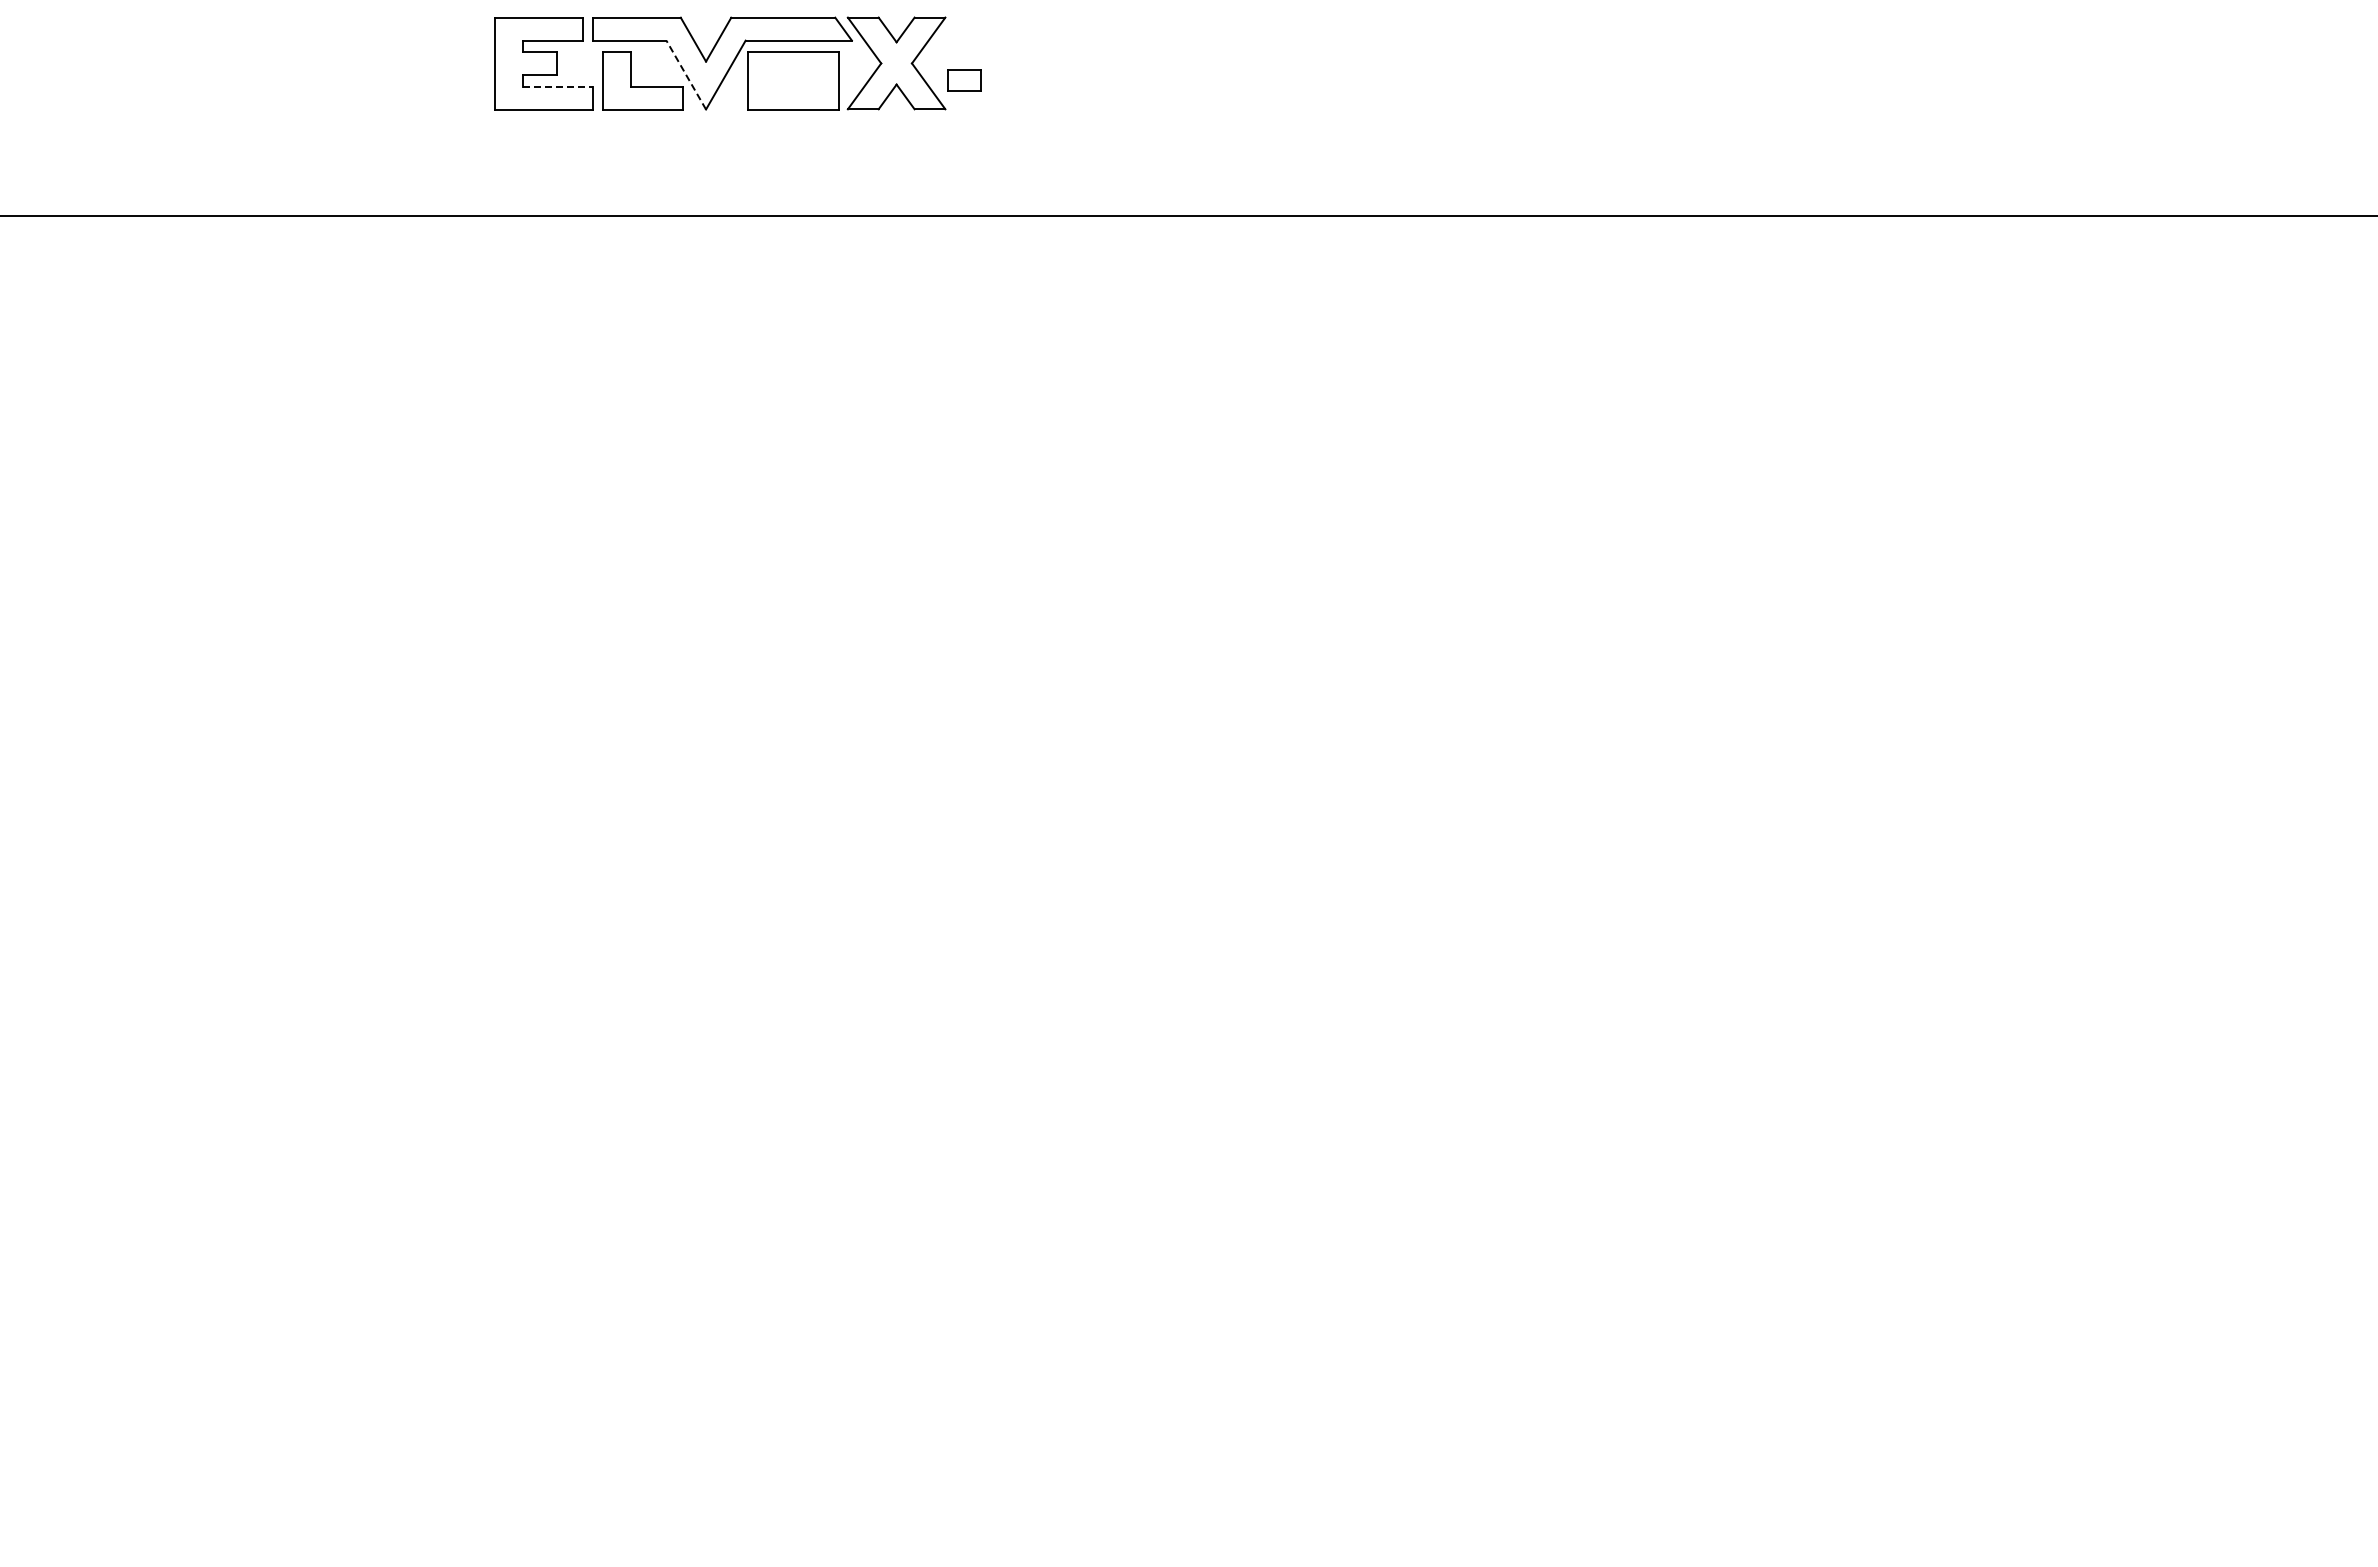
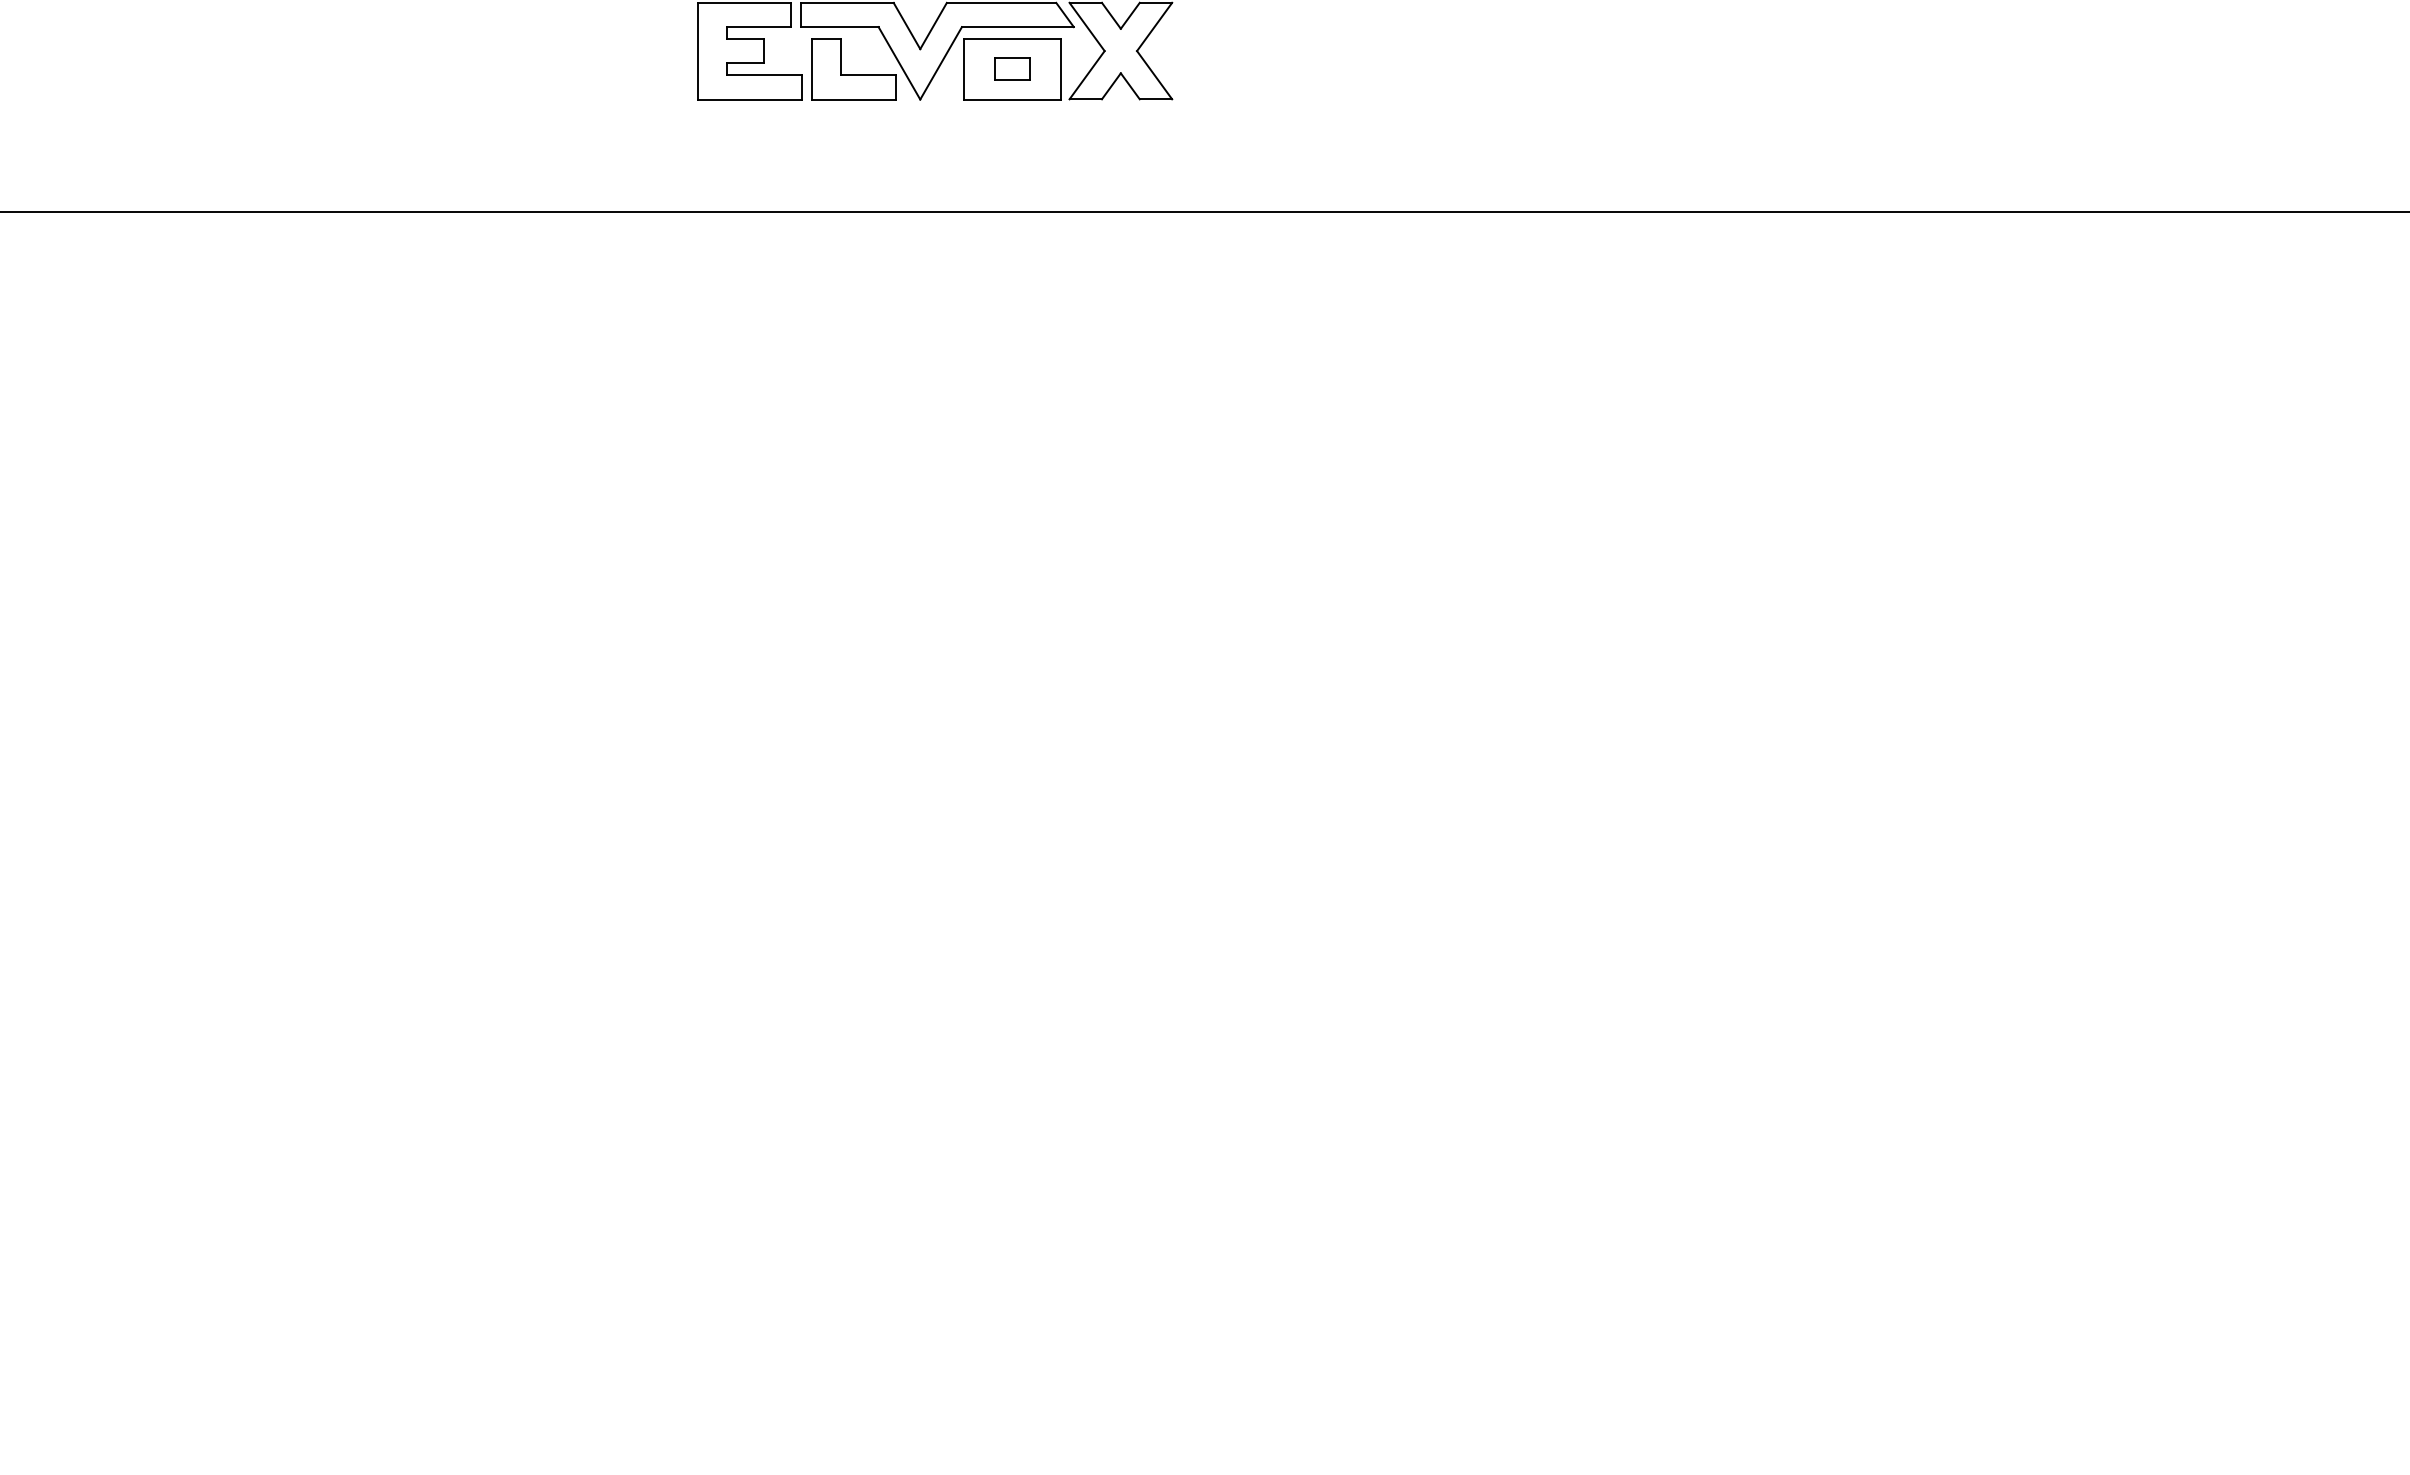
line: (686, 75) -> (899, 63), dashed -> solid
part: (964, 80) -> (1012, 69), moved
line: (558, 86) -> (764, 75), dashed -> solid

